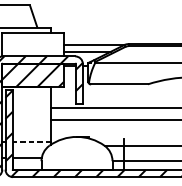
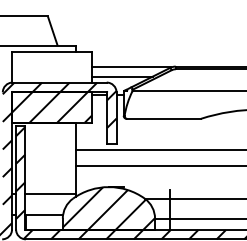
line: (31, 141) -> (49, 193), dashed -> solid
hatch: (76, 153) -> (108, 208), added

